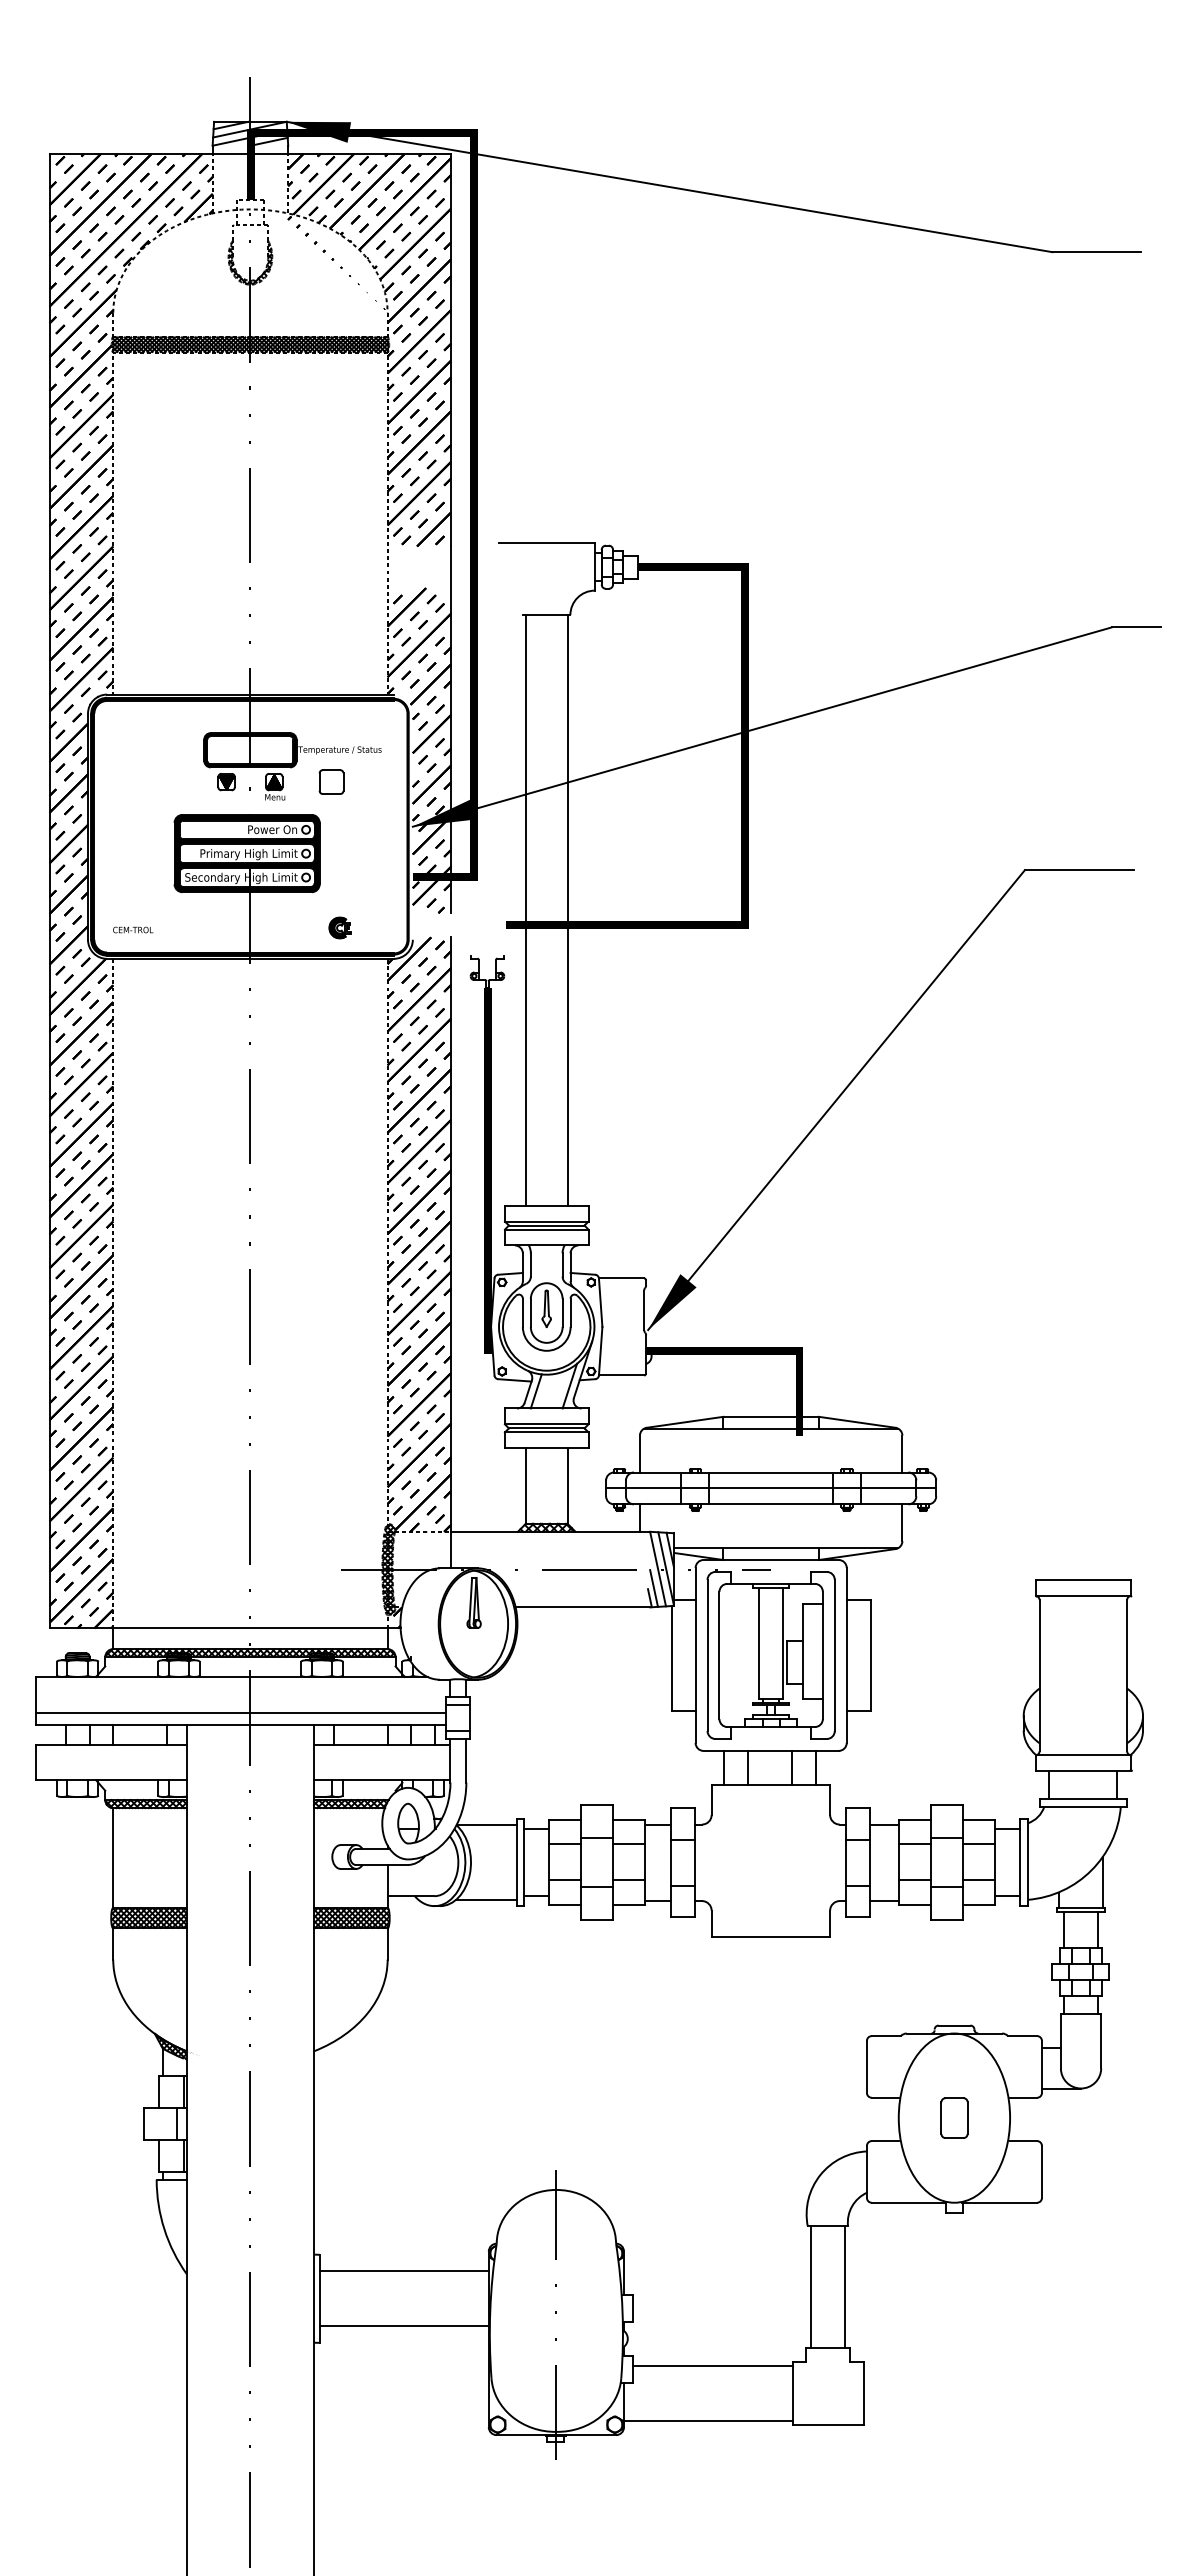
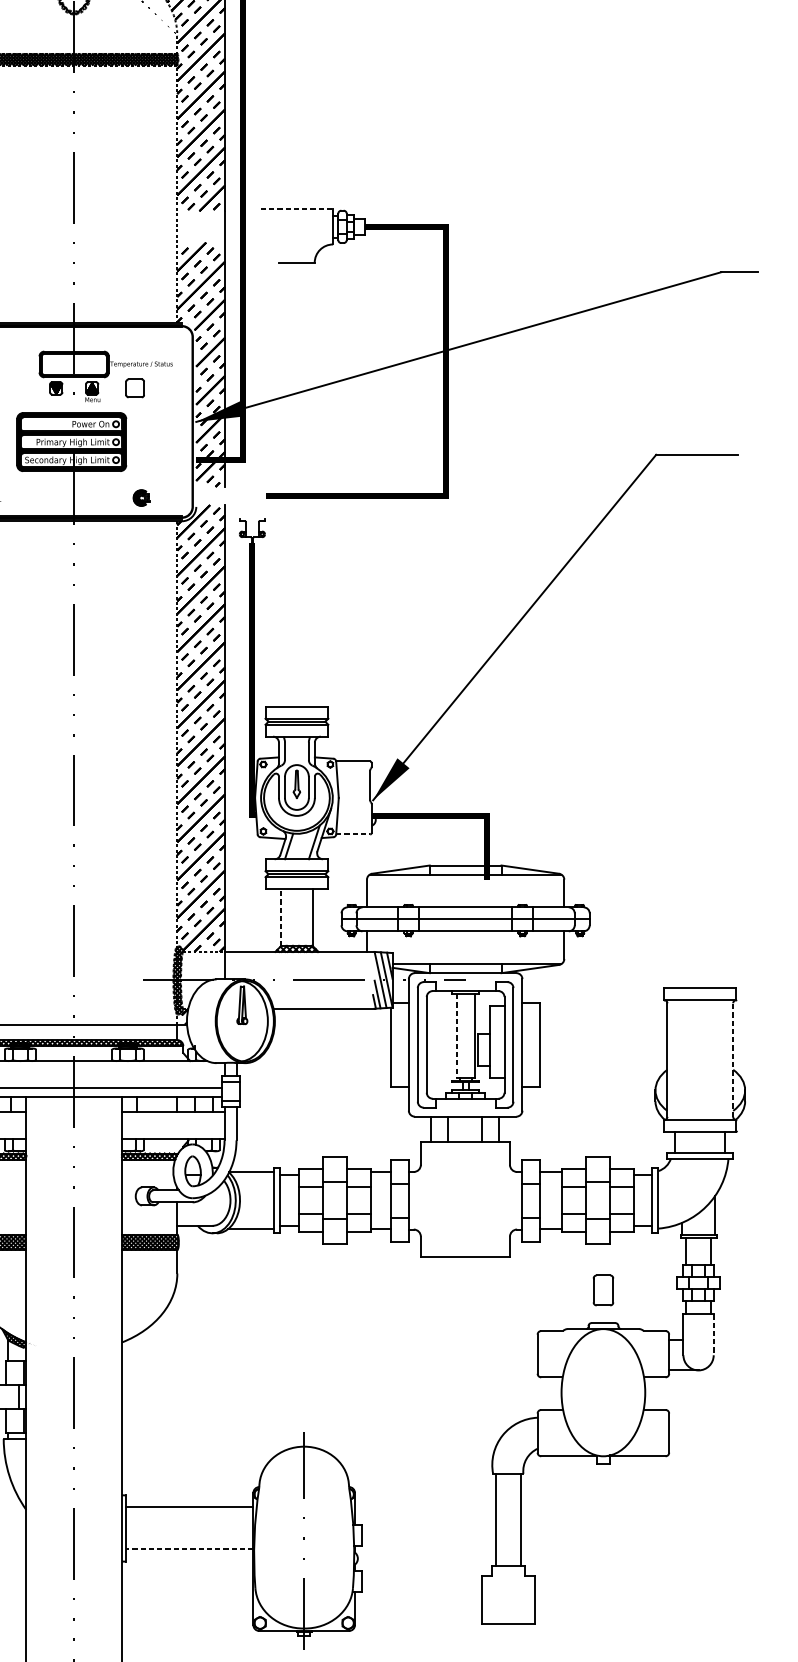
line: (547, 543) -> (297, 209), solid -> dashed
line: (525, 910) -> (280, 484), removed
line: (567, 910) -> (312, 484), removed
line: (621, 1375) -> (353, 834), solid -> dashed
line: (525, 1486) -> (280, 917), solid -> dashed
line: (759, 1643) -> (456, 1035), solid -> dashed
line: (1127, 1675) -> (733, 1059), solid -> dashed
line: (1101, 2041) -> (713, 1335), solid -> dashed
part: (954, 2117) -> (603, 1289), moved
line: (404, 2325) -> (190, 1548), solid -> dashed
line: (712, 2366) -> (421, 1579), removed
line: (708, 2421) -> (418, 1620), removed

